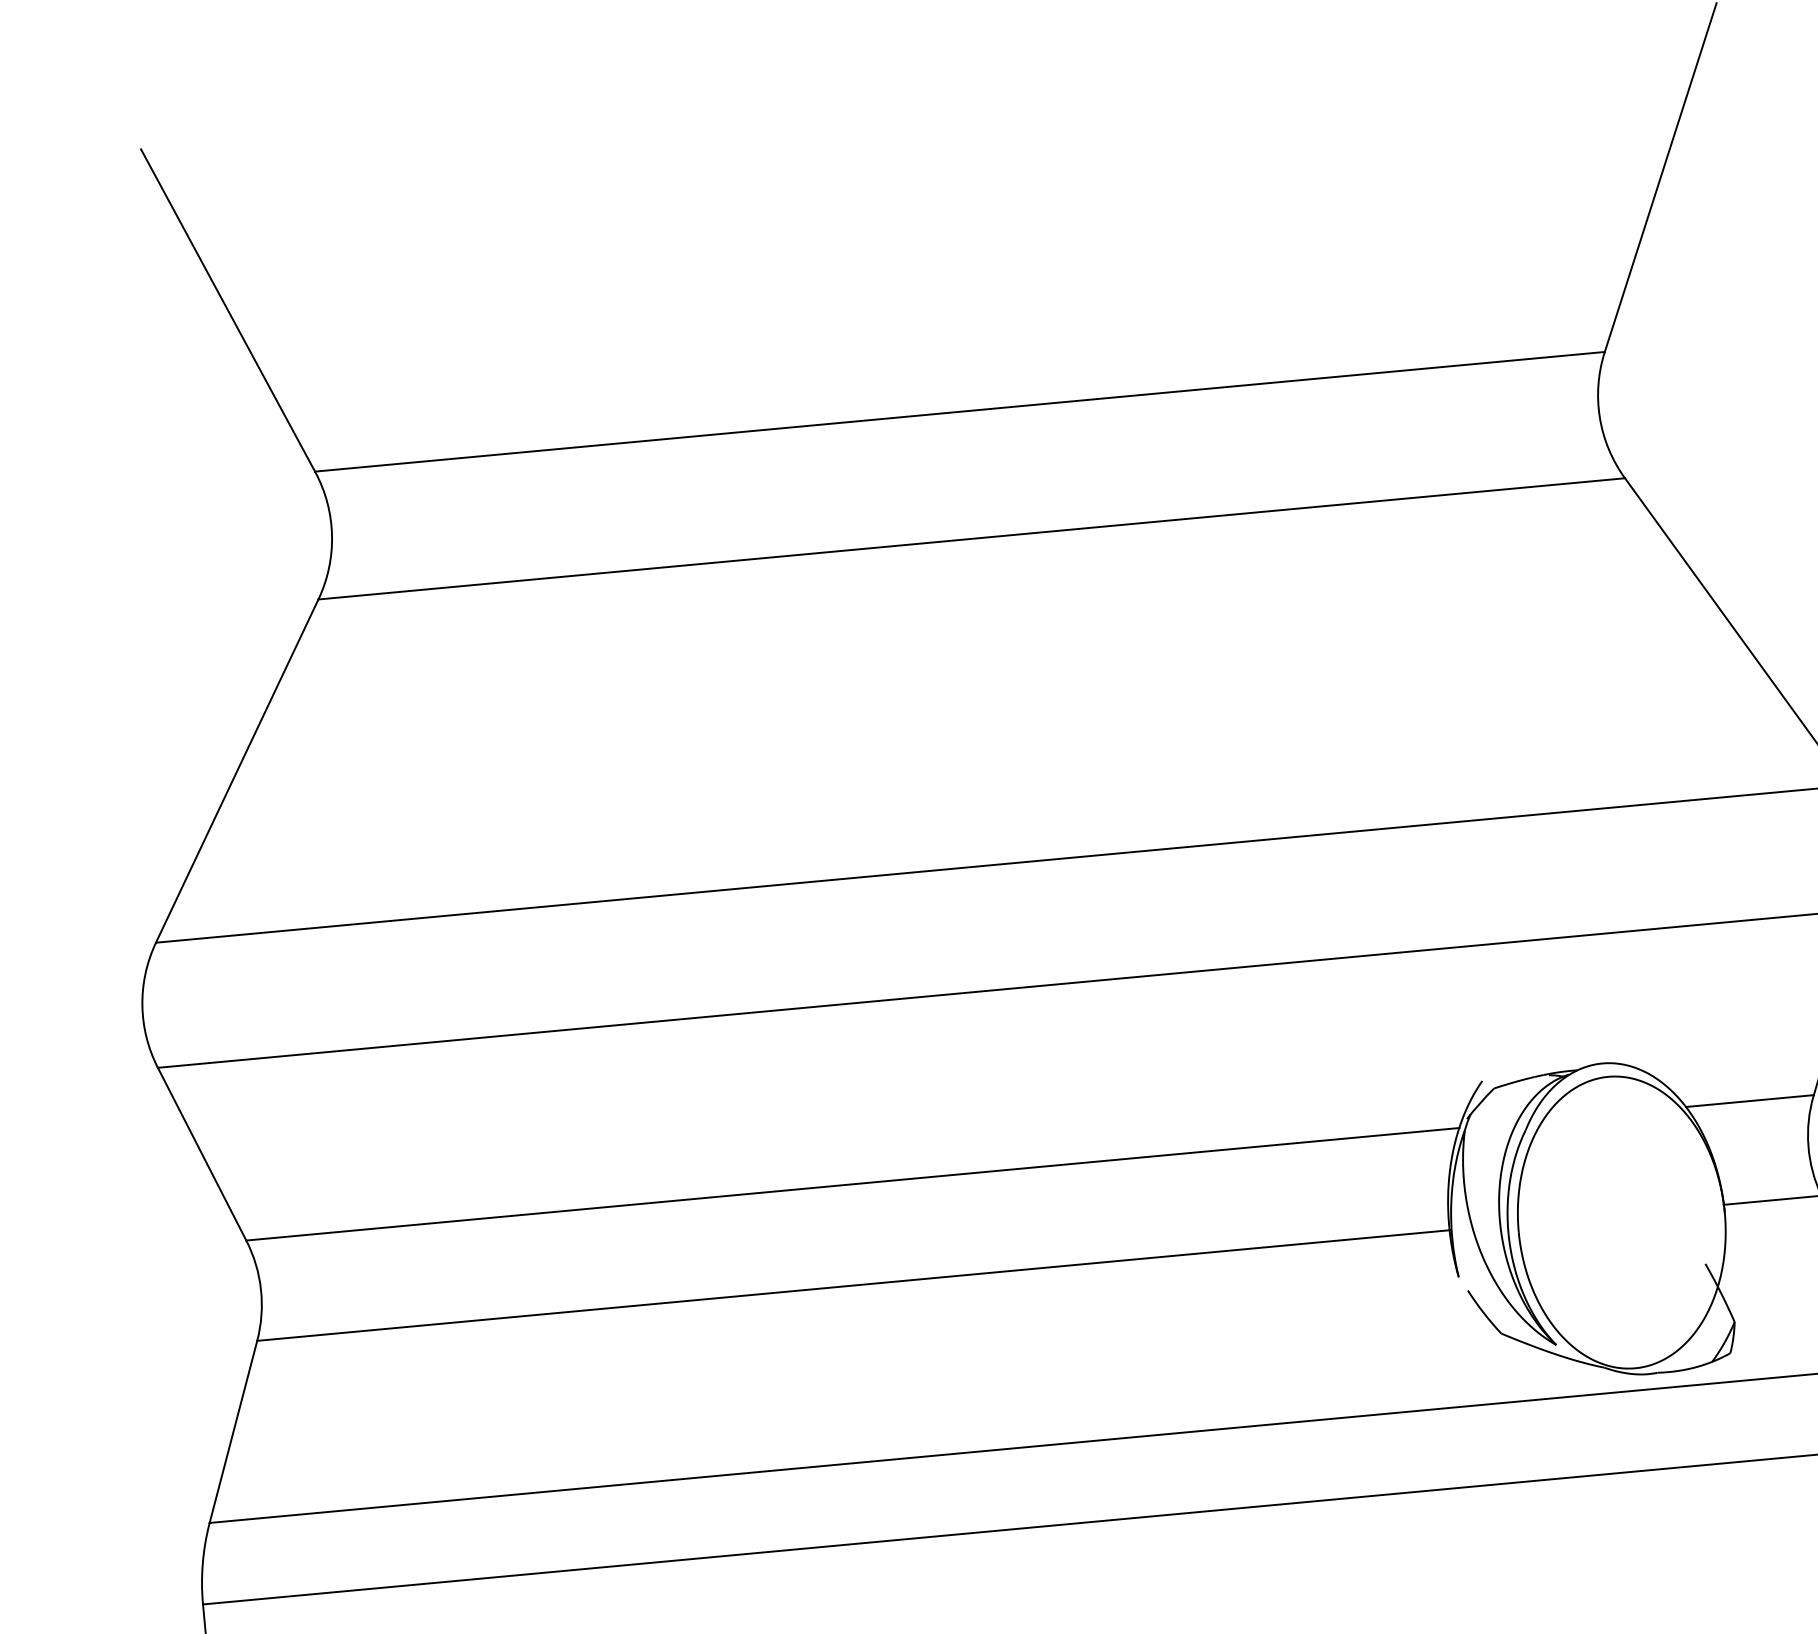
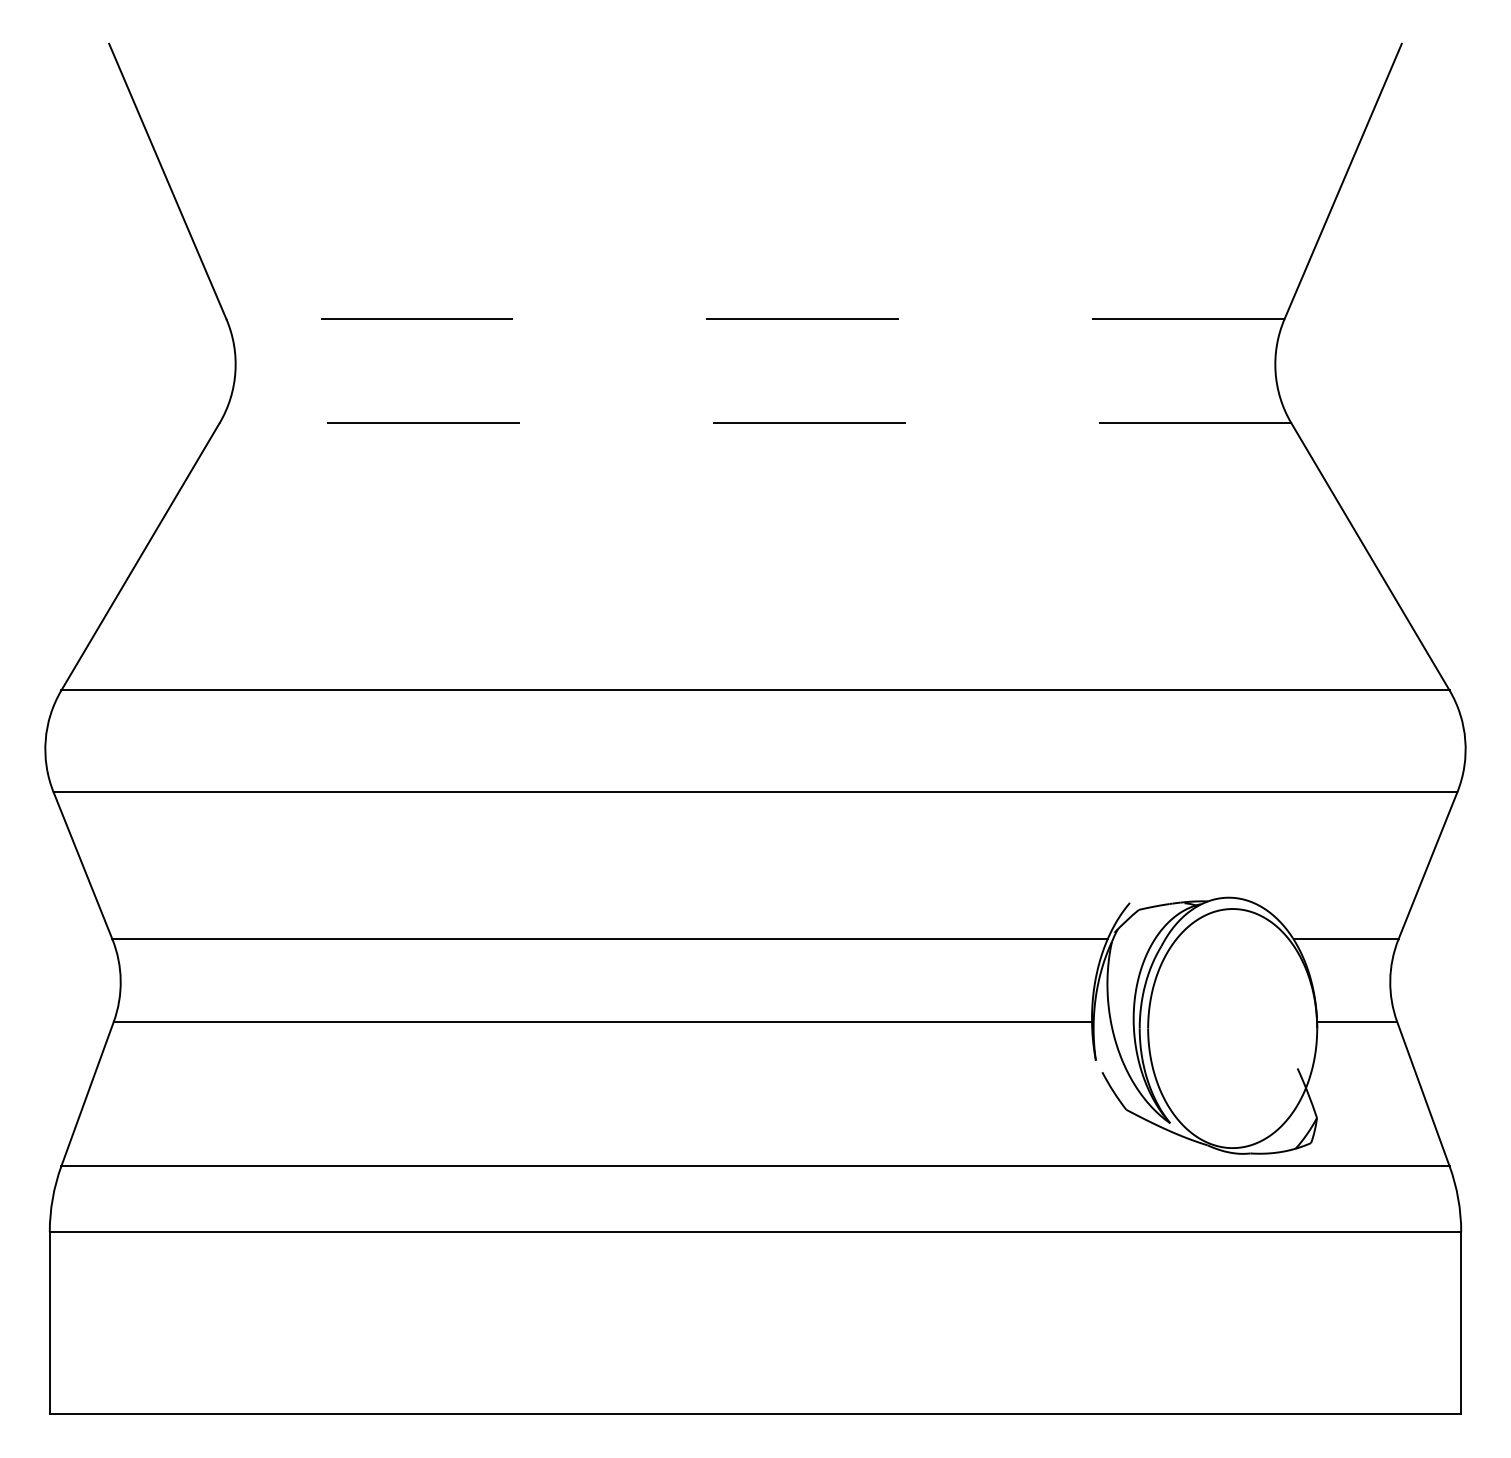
line: (959, 412) -> (755, 319), solid -> dashed
line: (971, 539) -> (755, 423), solid -> dashed

